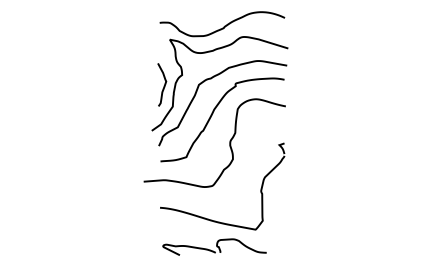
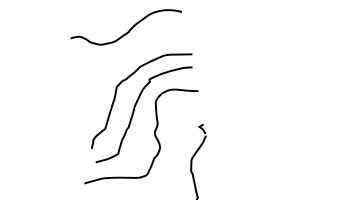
part: (210, 52) -> (121, 56), removed

